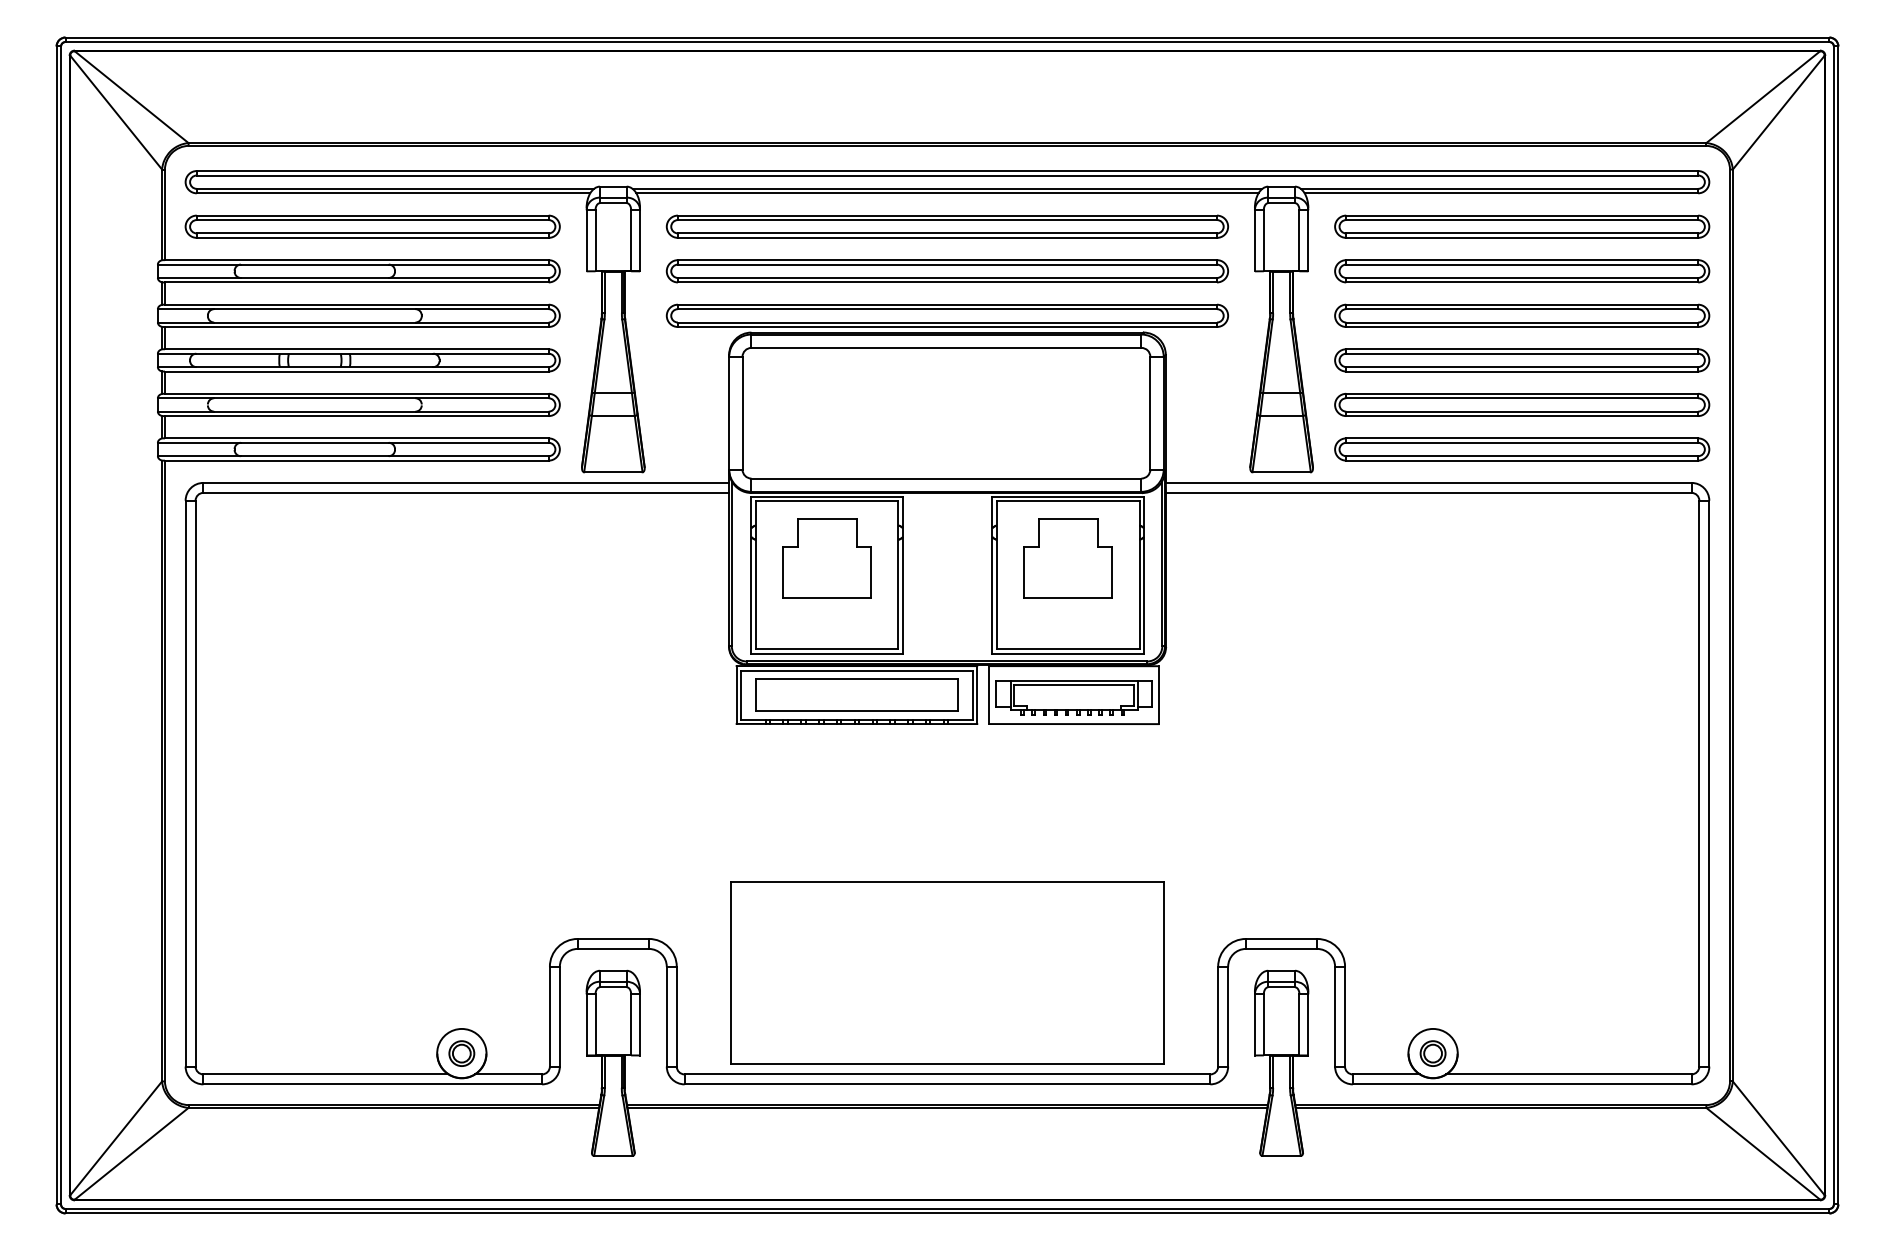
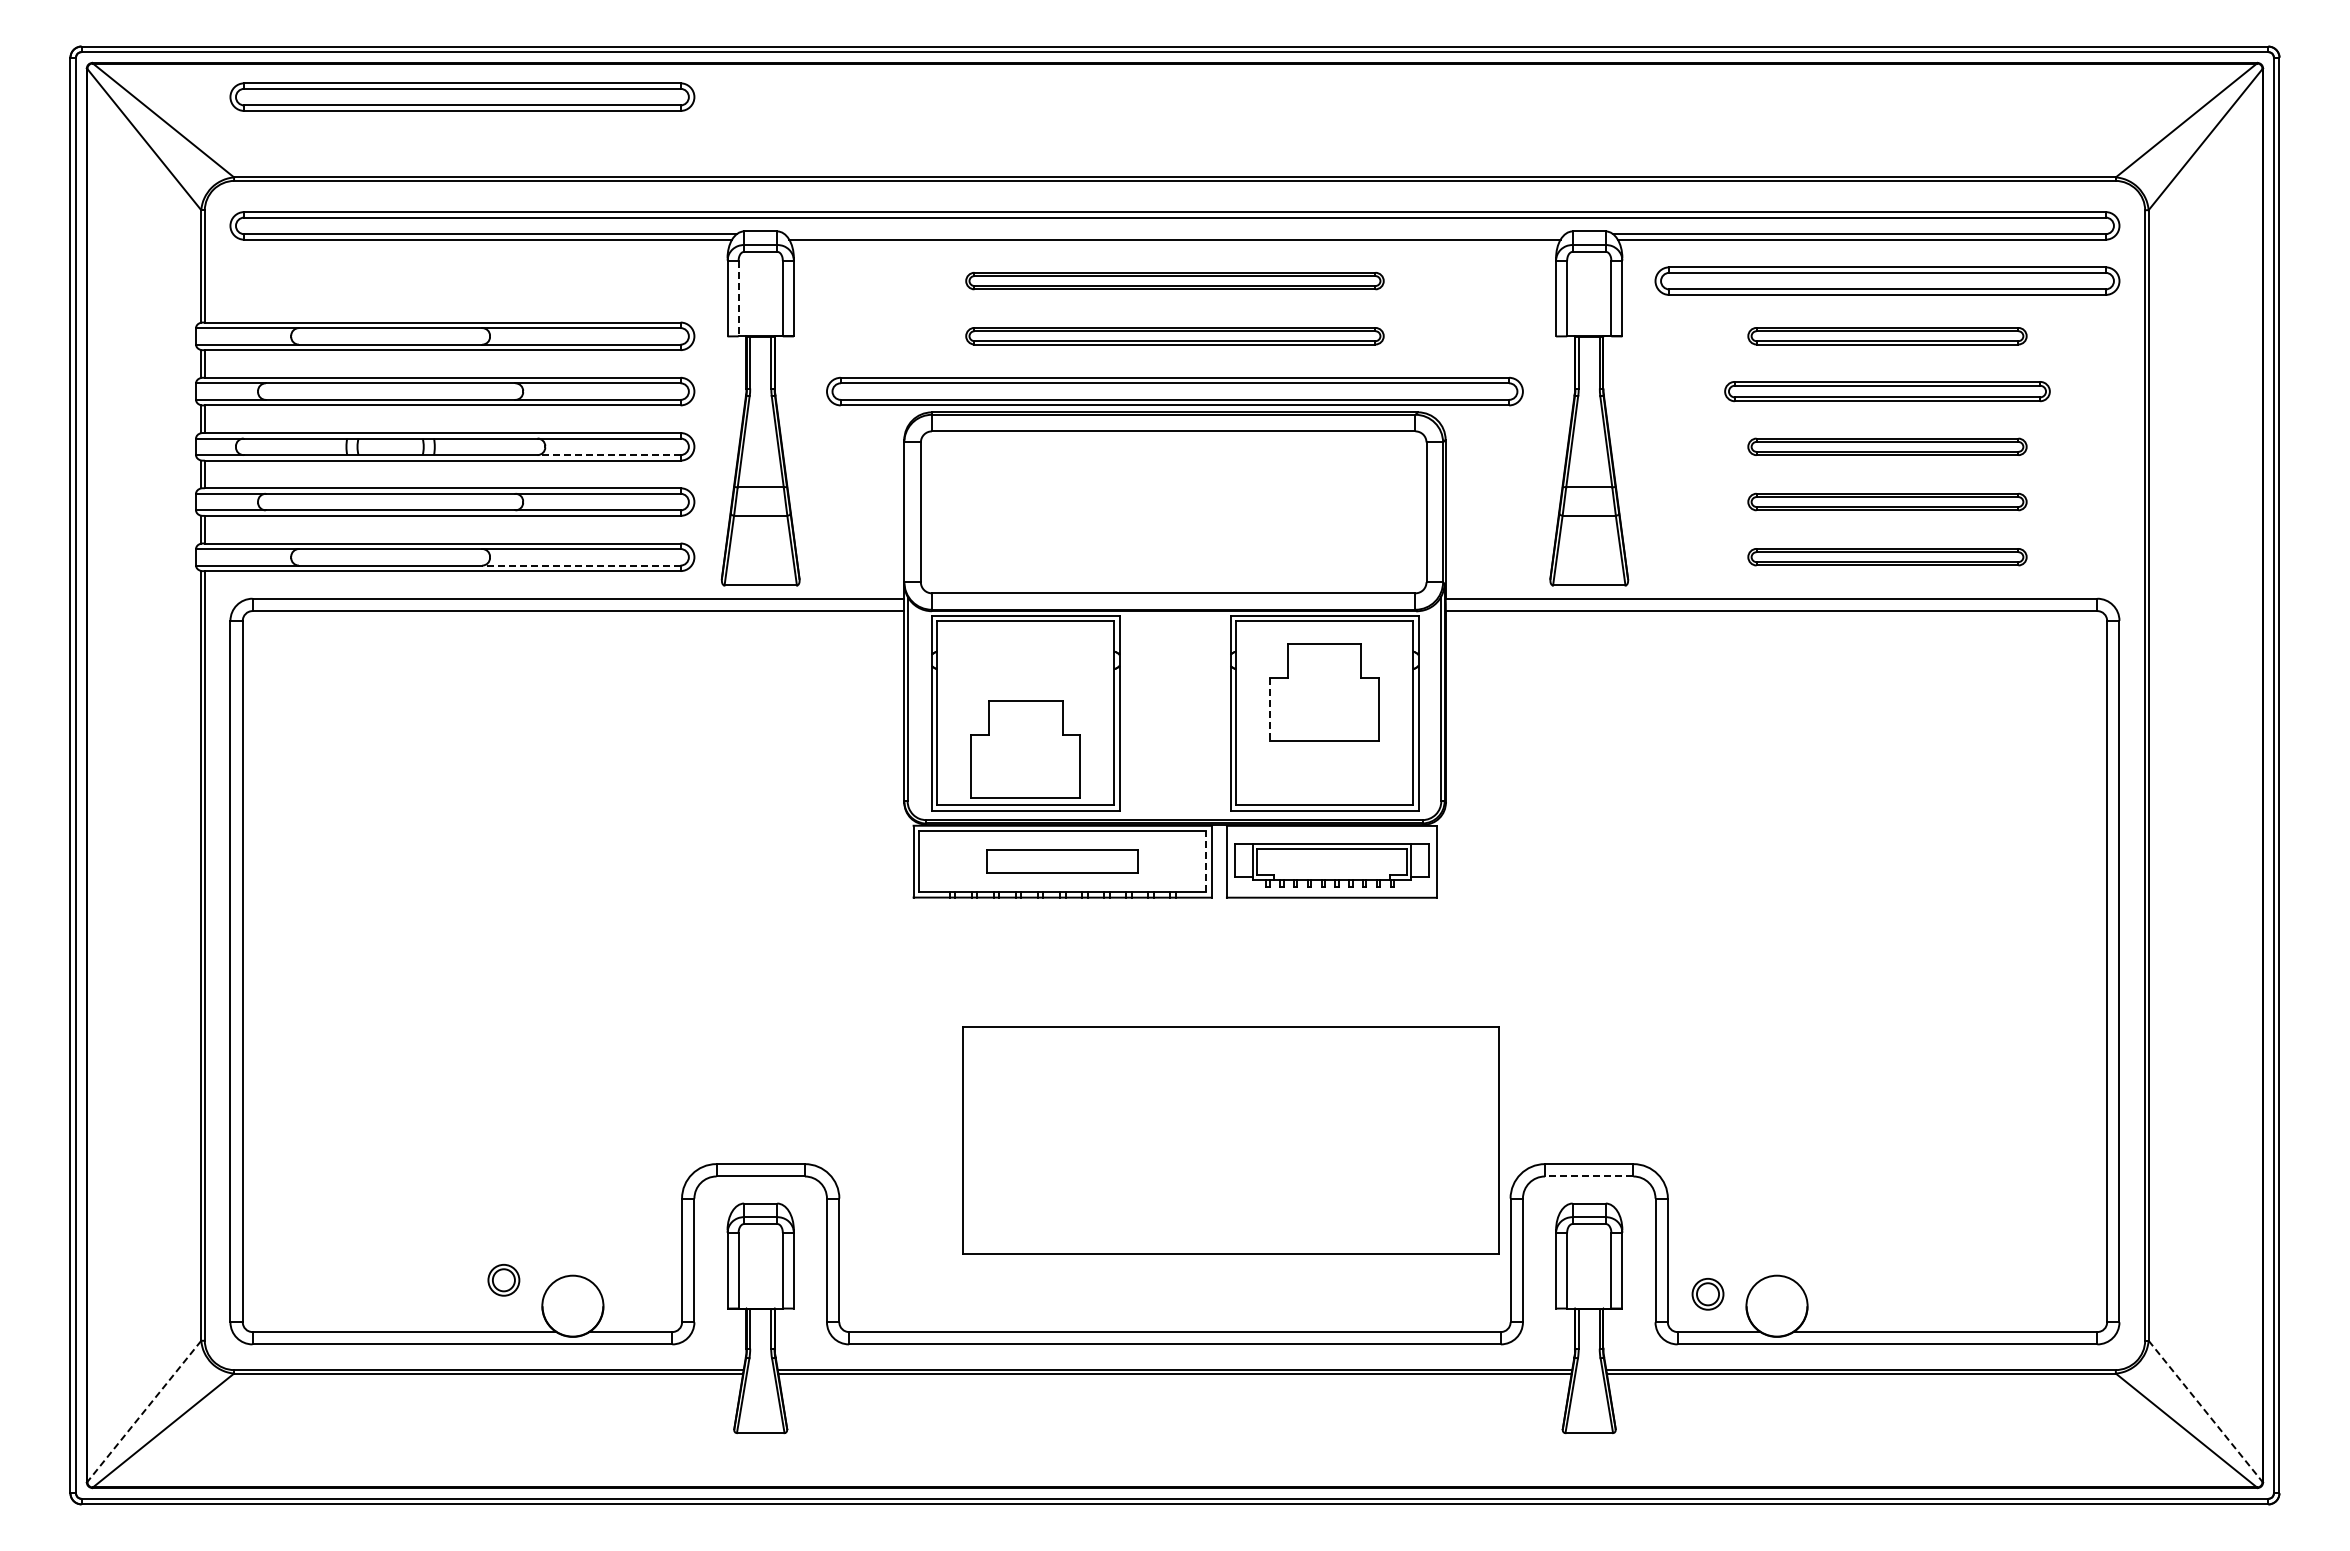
line: (947, 189) -> (1174, 234), removed
part: (372, 226) -> (462, 96), moved
part: (947, 226) -> (1174, 280), size x0.6
line: (595, 240) -> (738, 298), solid -> dashed
part: (947, 270) -> (1174, 335), size x0.6
part: (1522, 270) -> (1887, 335), size x0.6
part: (1522, 315) -> (1887, 391), size x0.7
part: (1522, 360) -> (1887, 446), size x0.6
line: (491, 367) -> (609, 455), solid -> dashed
part: (1522, 404) -> (1887, 501), size x0.6
part: (1522, 448) -> (1887, 556), size x0.6
line: (467, 456) -> (580, 565), solid -> dashed
part: (826, 558) -> (1025, 749), moved
line: (1024, 572) -> (1270, 709), solid -> dashed
part: (856, 694) -> (1062, 861), size x0.6
line: (972, 694) -> (1206, 861), solid -> dashed
line: (1281, 948) -> (1588, 1176), solid -> dashed
part: (947, 973) -> (1230, 1140), moved
part: (461, 1053) -> (503, 1280), moved
part: (1432, 1053) -> (1707, 1294), moved
line: (116, 1138) -> (144, 1411), solid -> dashed
line: (1778, 1138) -> (2205, 1411), solid -> dashed

